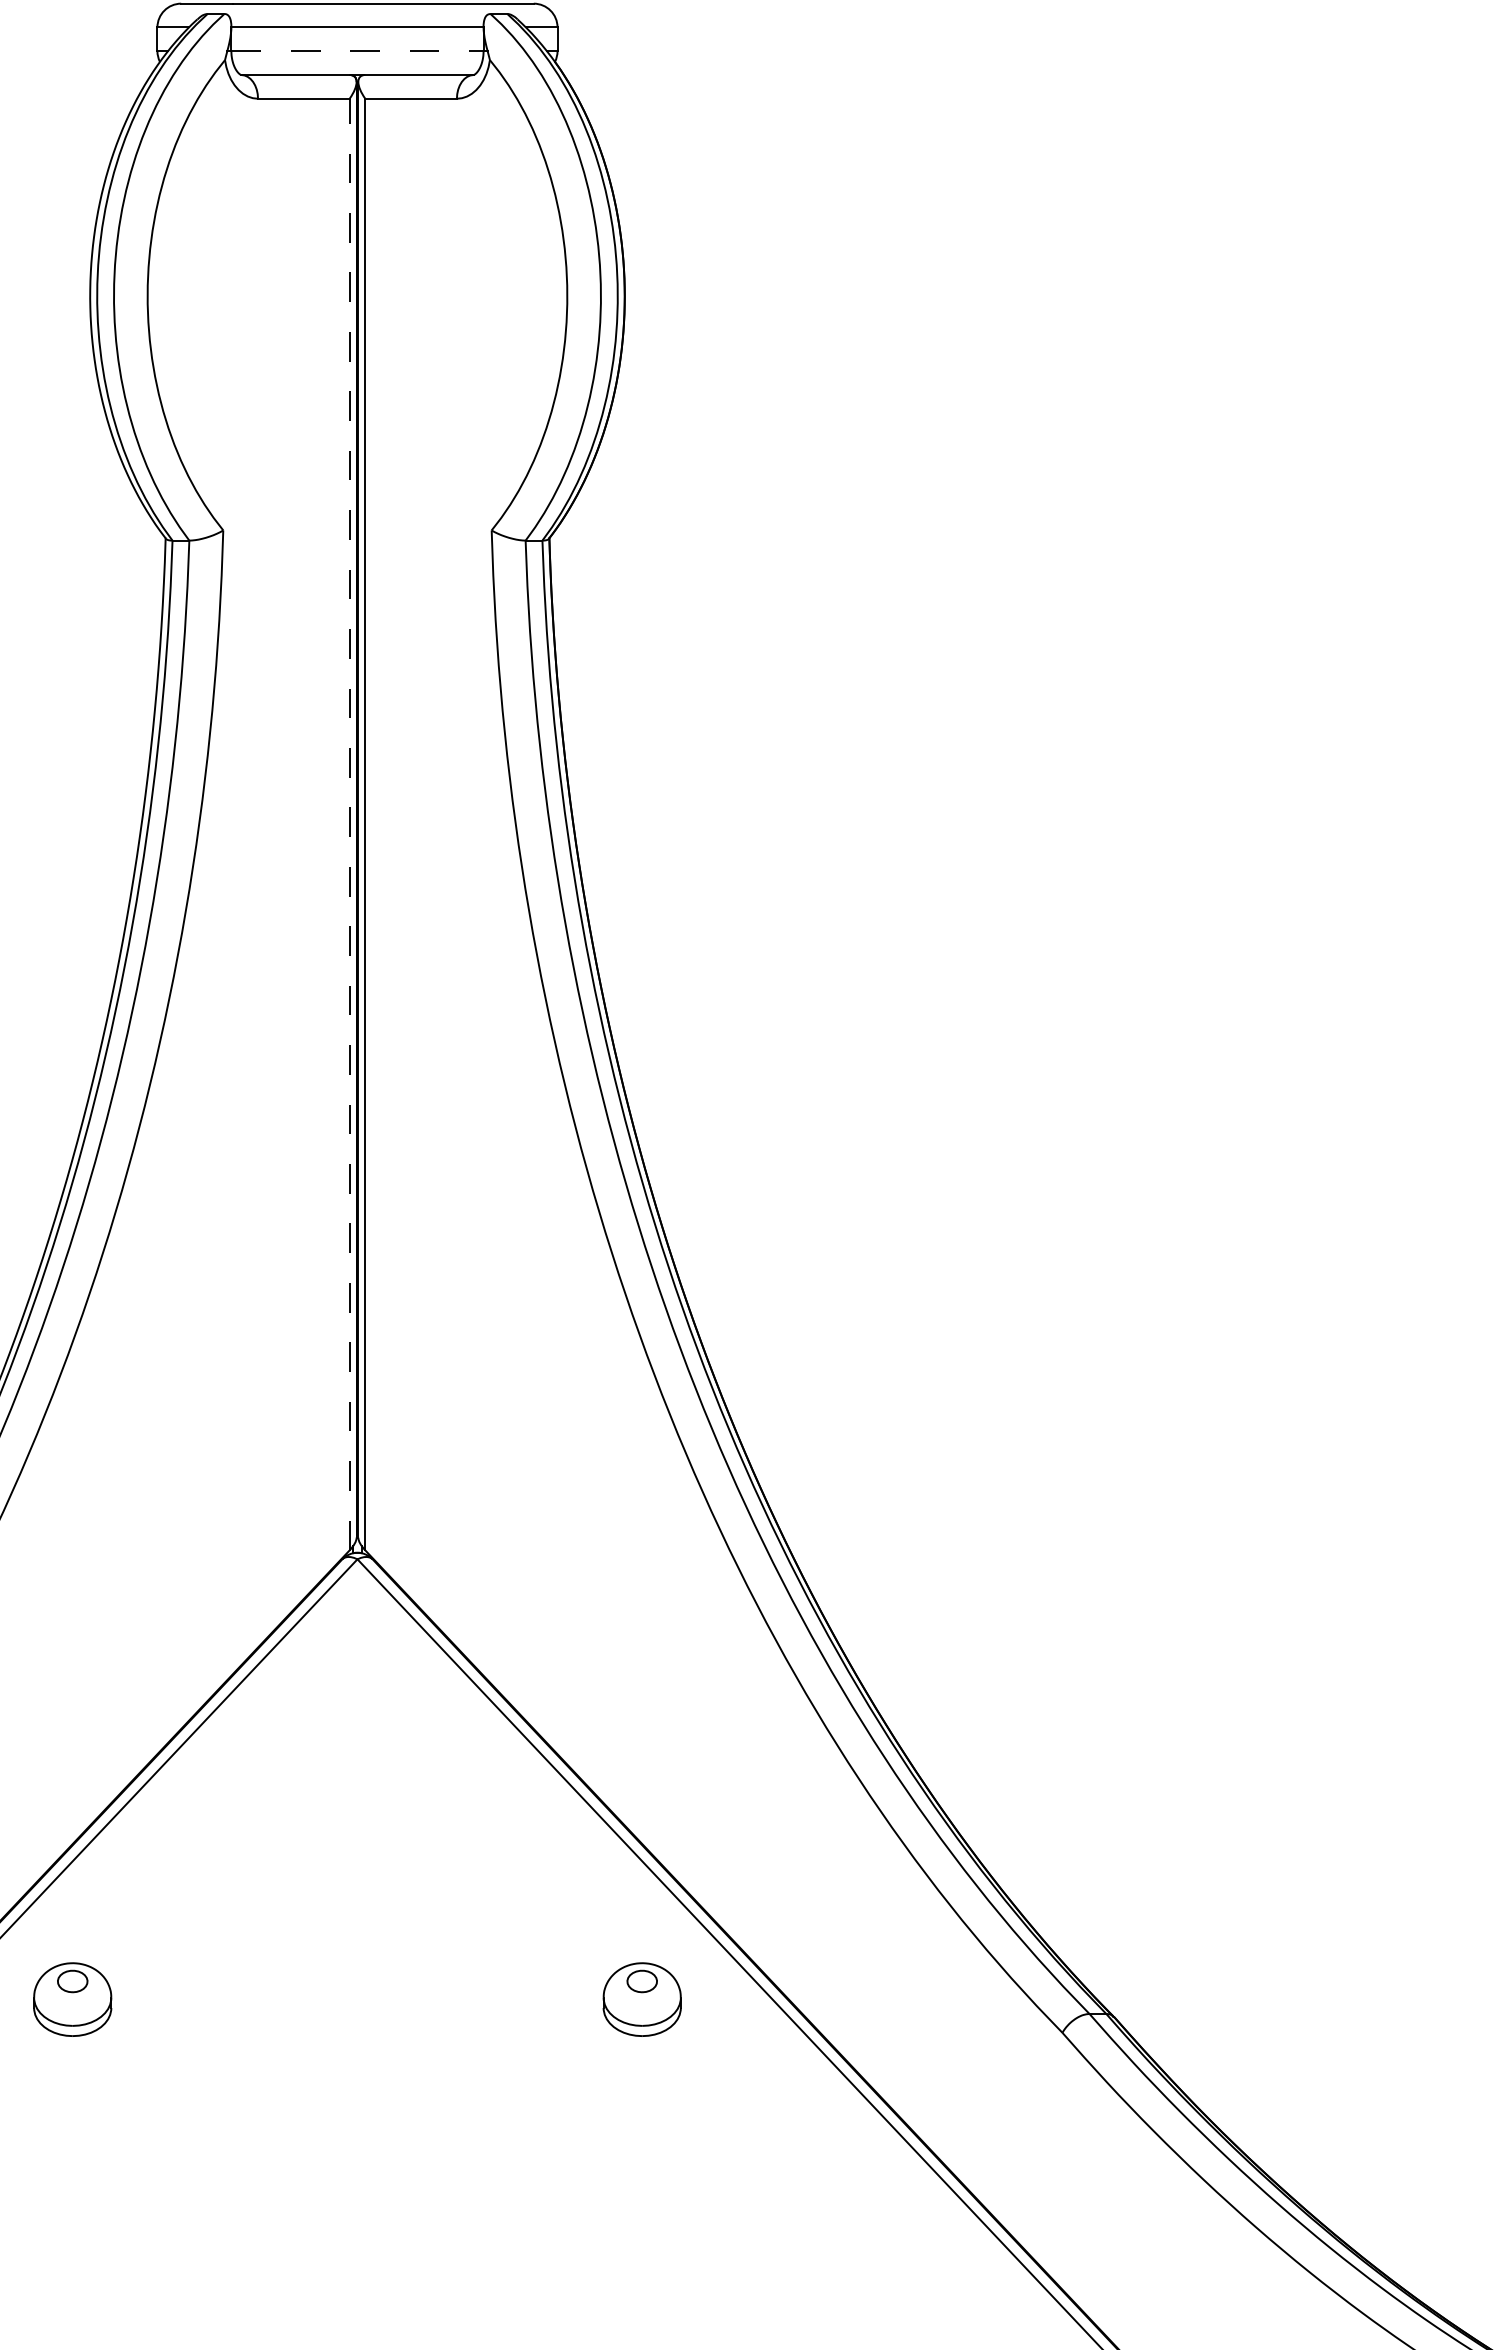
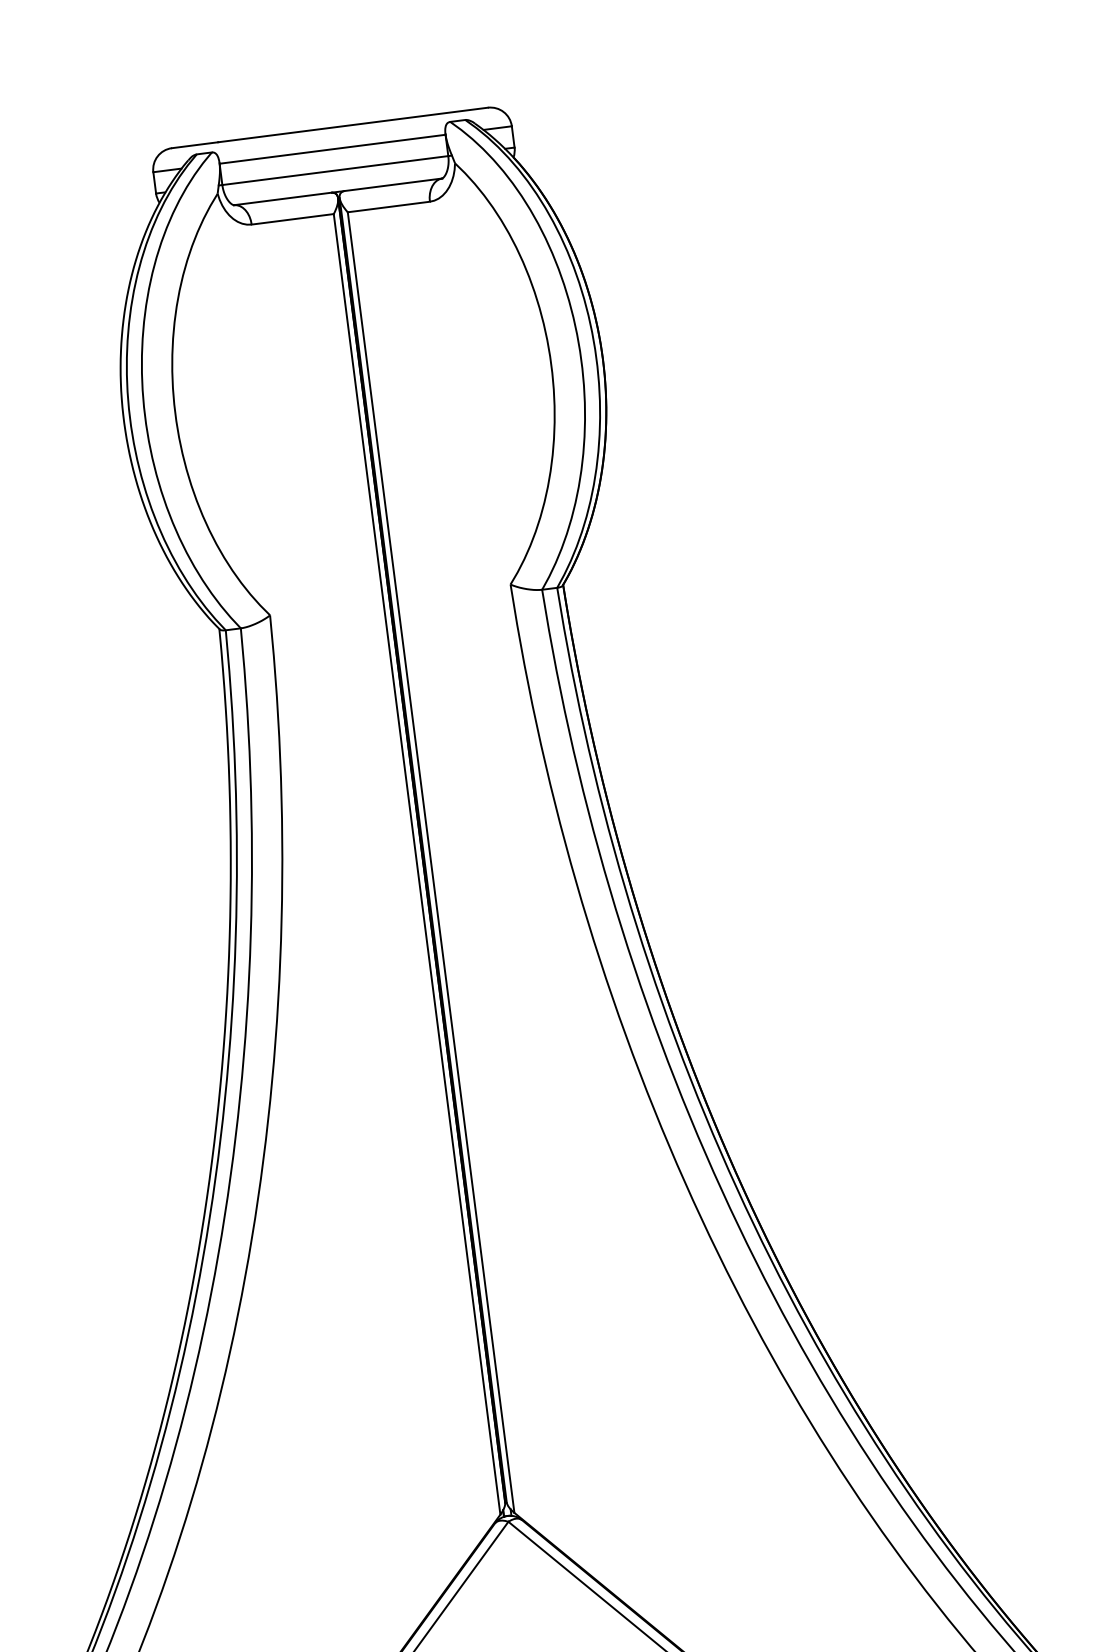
line: (357, 51) -> (335, 170), dashed -> solid
line: (349, 824) -> (416, 864), dashed -> solid

